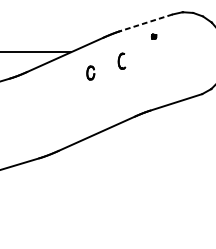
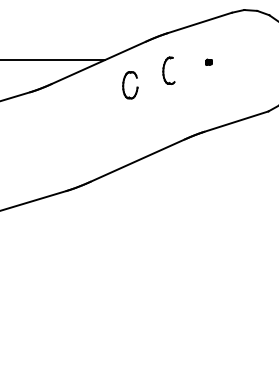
line: (146, 22) -> (199, 22), dashed -> solid
part: (153, 36) -> (208, 61), moved
part: (121, 61) -> (168, 70), size x1.43
part: (90, 73) -> (130, 85), size x1.67

